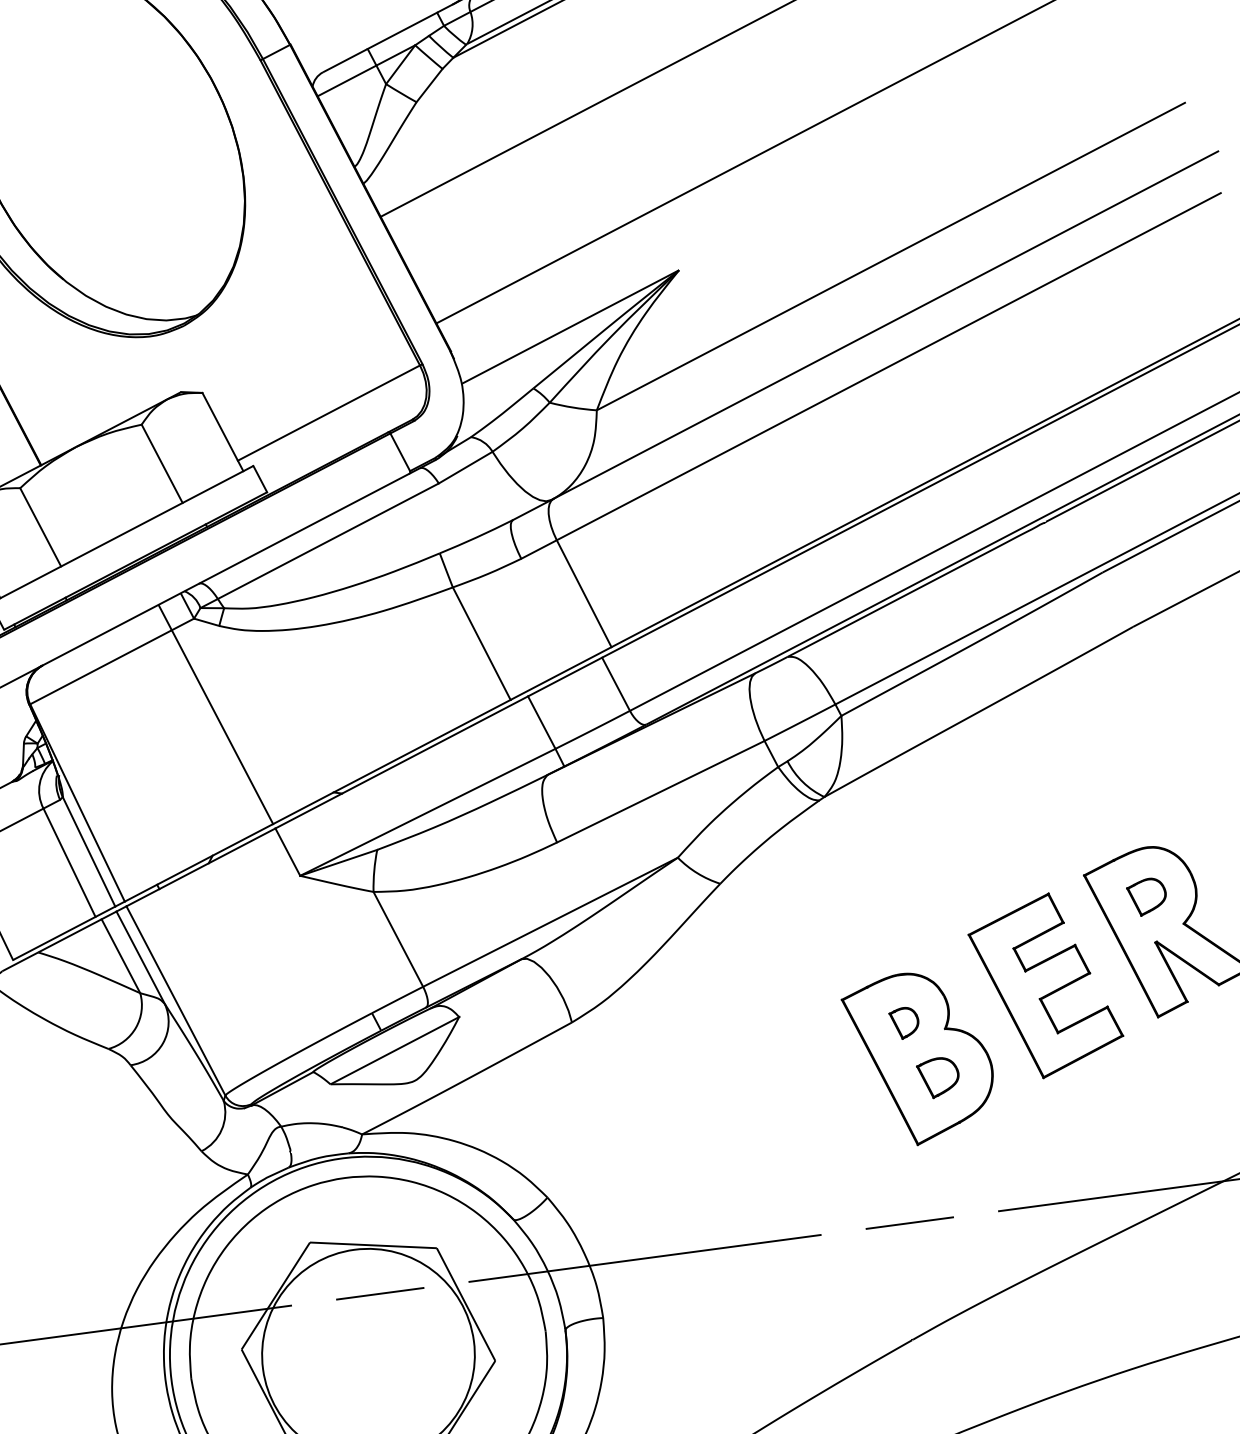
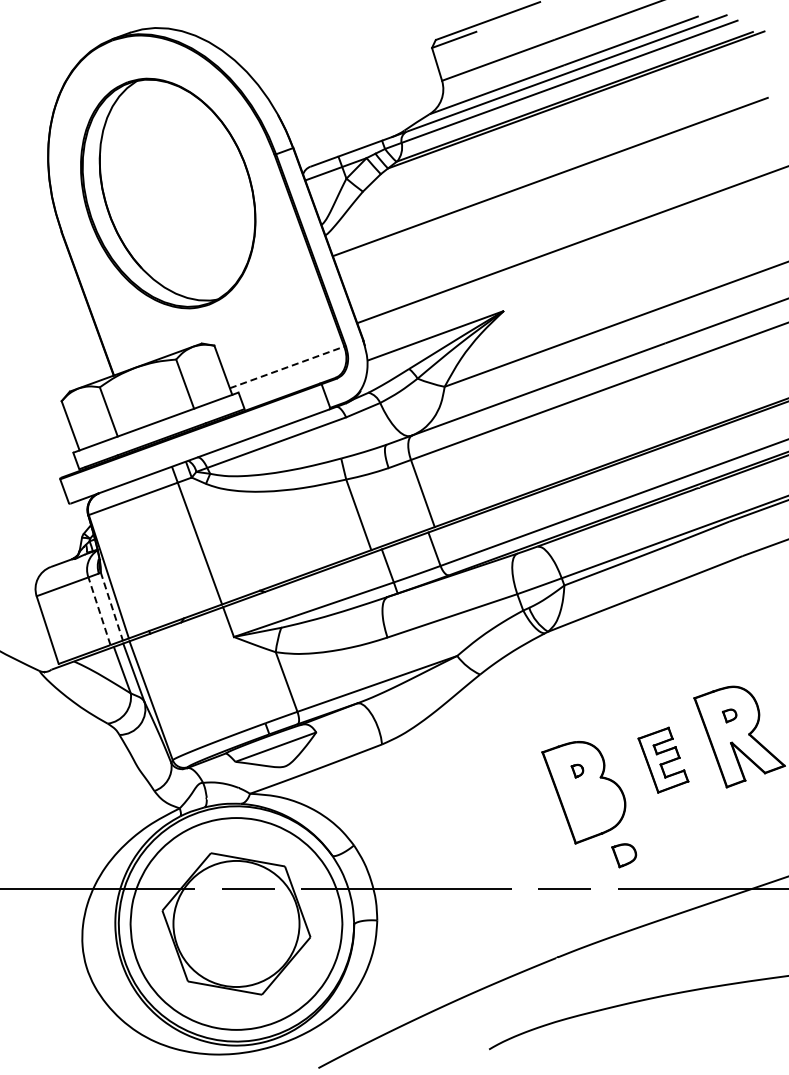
line: (329, 413) -> (287, 367), solid -> dashed
line: (88, 852) -> (111, 606), solid -> dashed
line: (69, 863) -> (99, 611), solid -> dashed
part: (1146, 896) -> (729, 715), size x0.6
part: (1046, 986) -> (663, 760), size x0.6
part: (904, 1024) -> (577, 771), size x0.7
part: (939, 1077) -> (624, 855), moved

